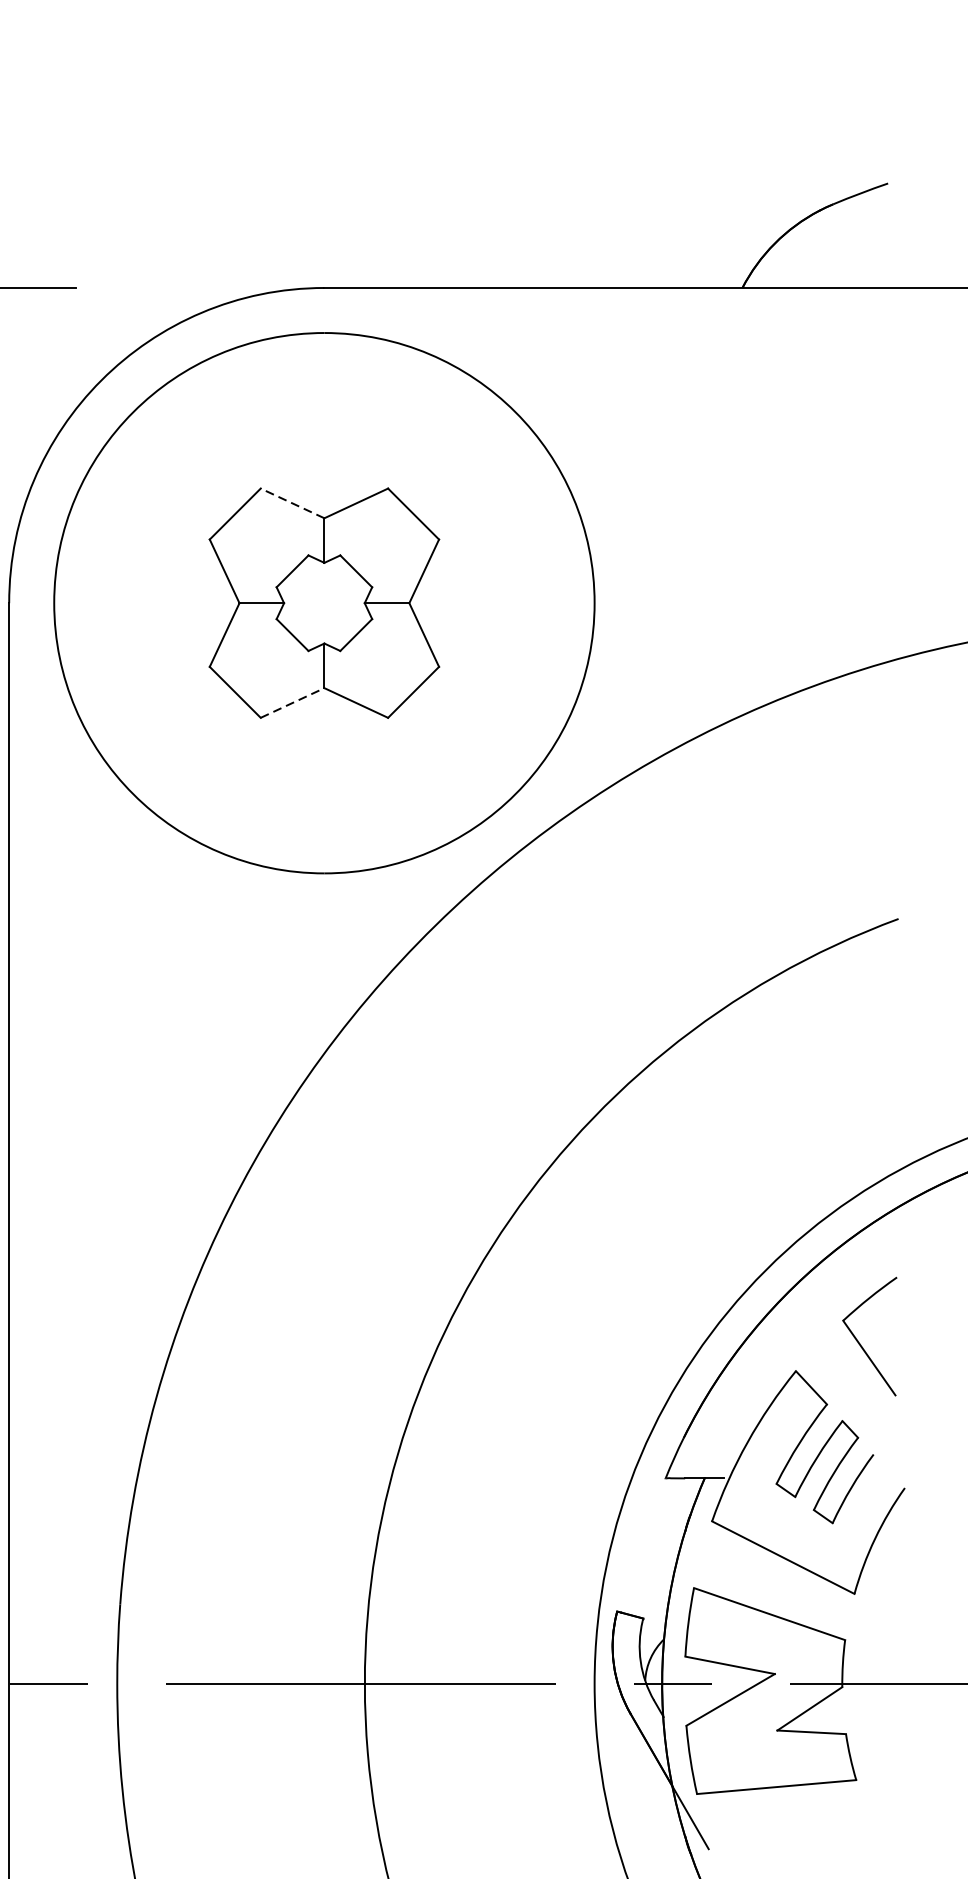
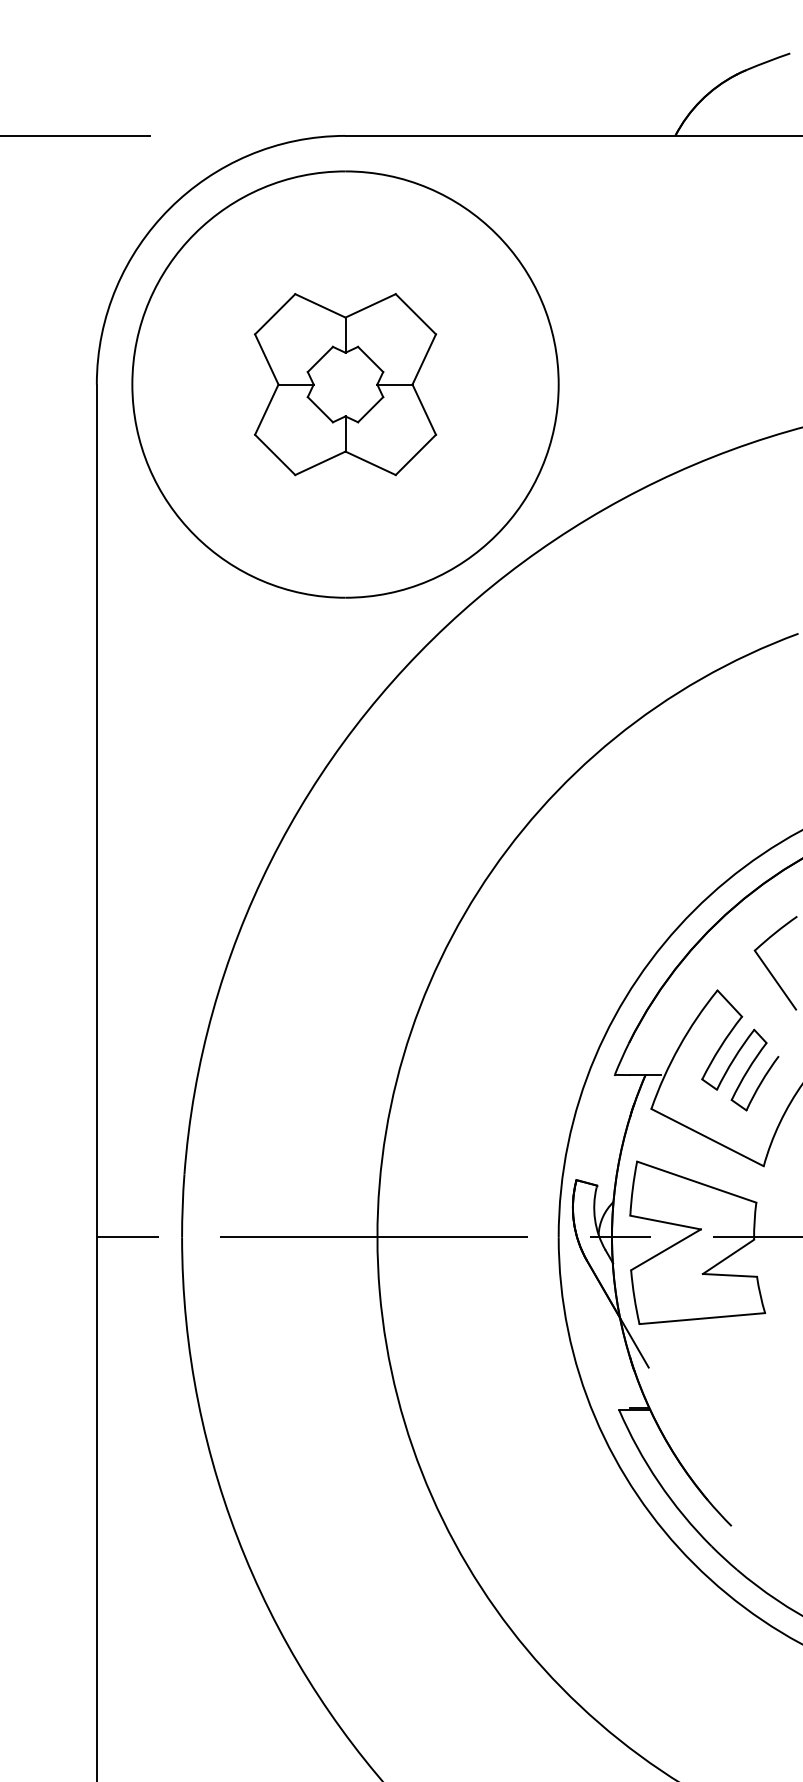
line: (292, 502) -> (320, 305), dashed -> solid
line: (292, 703) -> (320, 463), dashed -> solid

